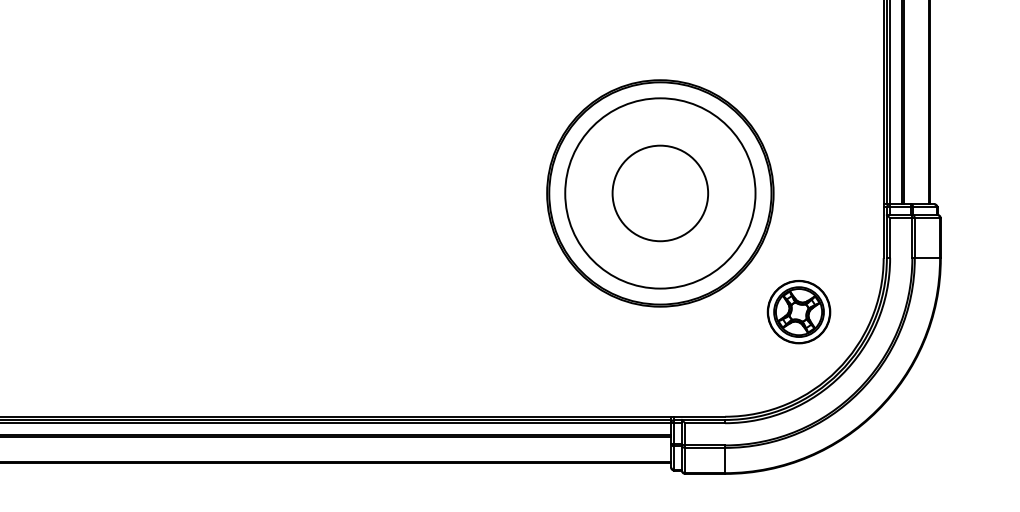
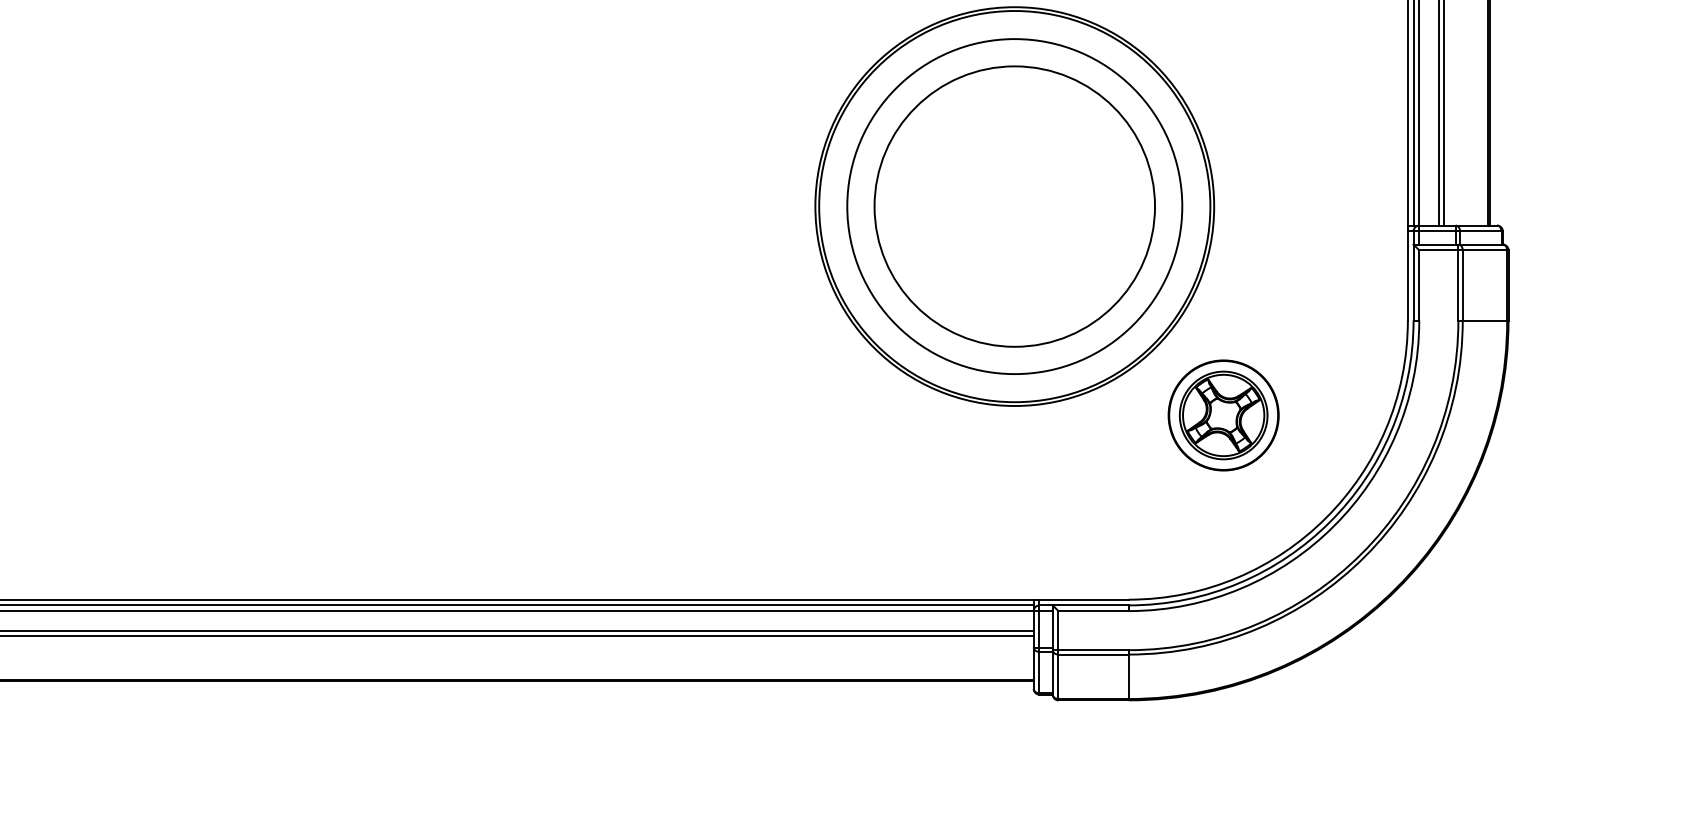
circle: (660, 193) -> (1014, 206), size x1.67
part: (798, 312) -> (1222, 416), moved

